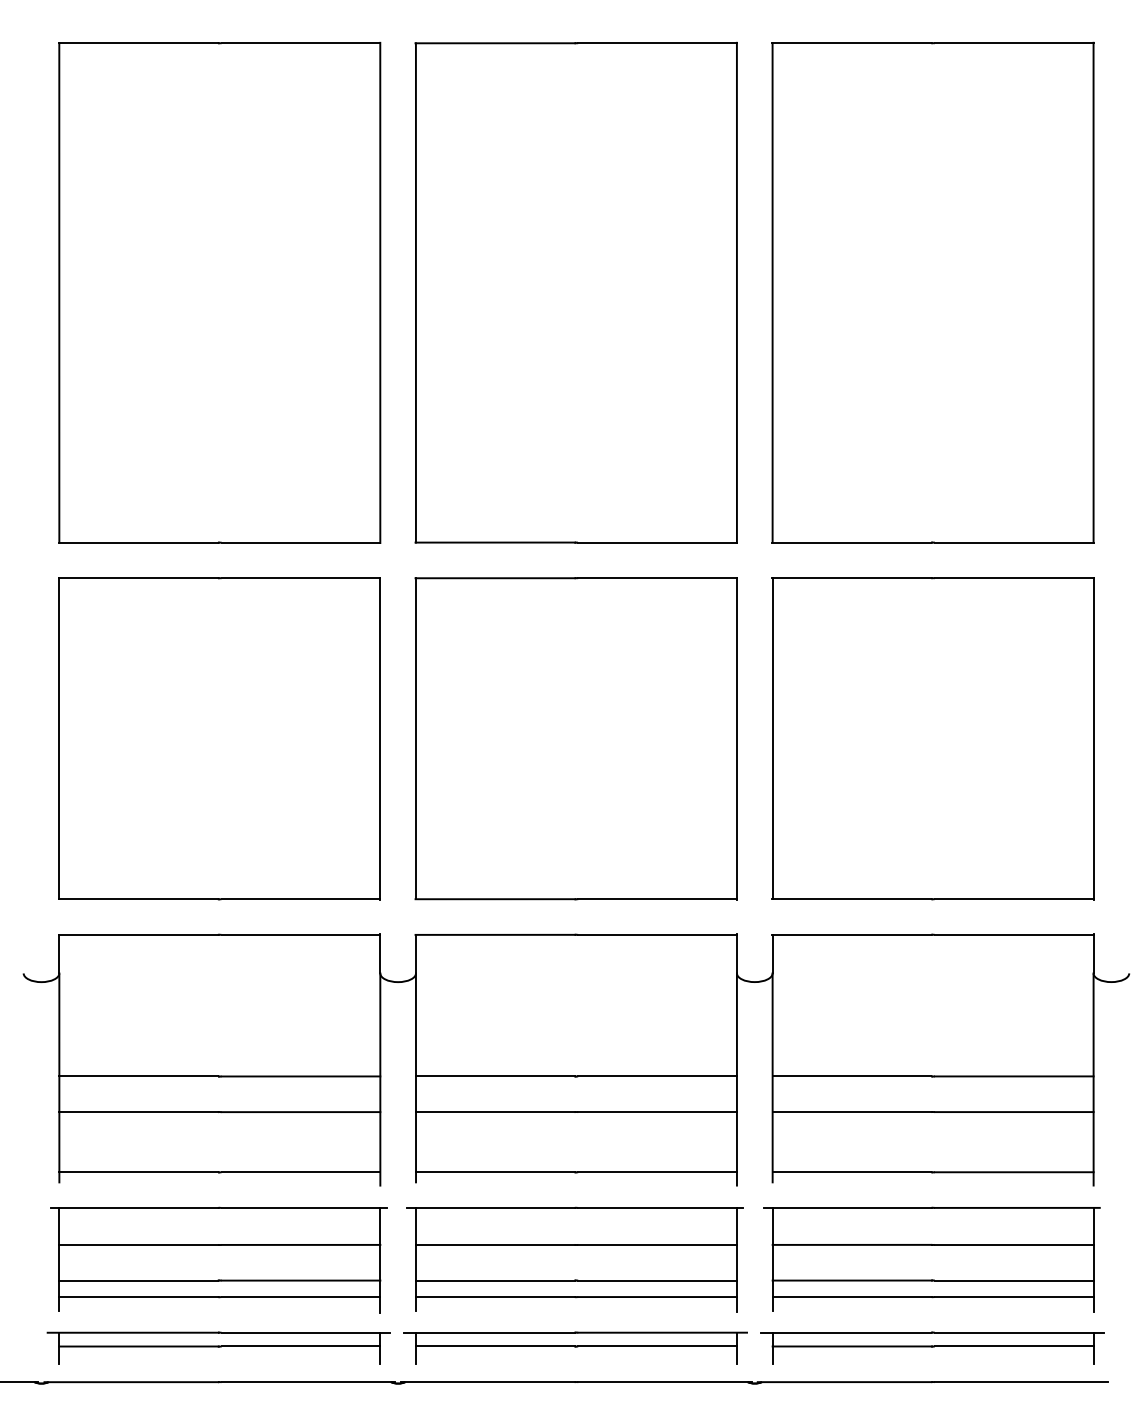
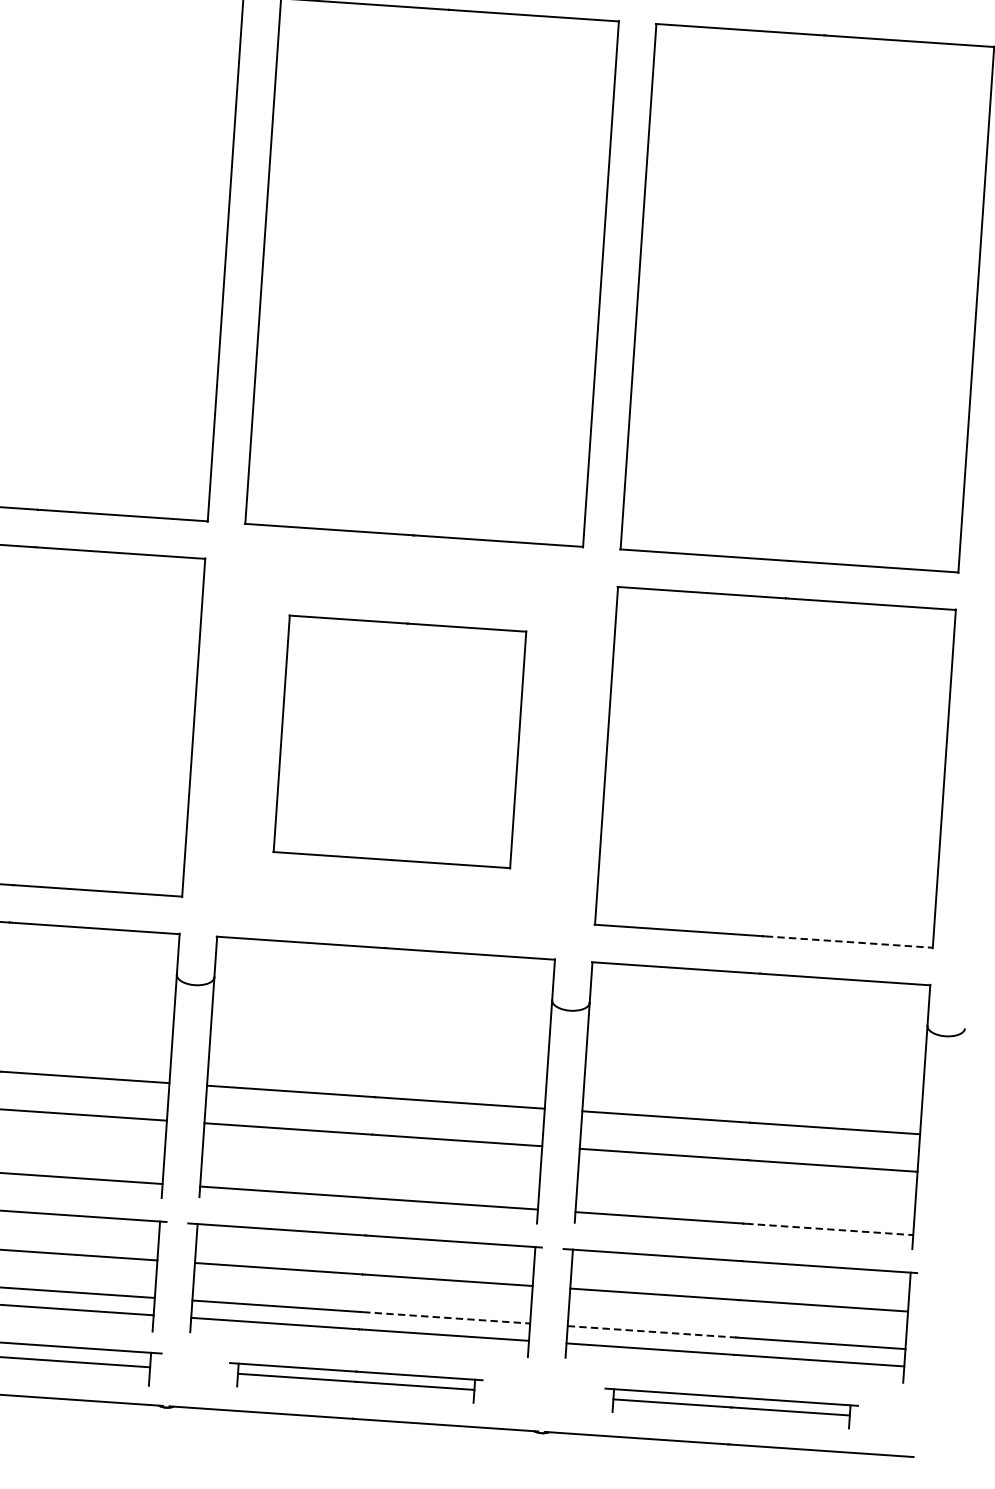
part: (575, 738) -> (399, 741), size x0.7
line: (1014, 899) -> (849, 942), solid -> dashed
line: (1014, 1172) -> (829, 1229), solid -> dashed
line: (658, 1280) -> (447, 1317), solid -> dashed
line: (852, 1280) -> (651, 1331), solid -> dashed
part: (575, 1347) -> (355, 1382), size x0.7
part: (932, 1347) -> (731, 1408), size x0.7

